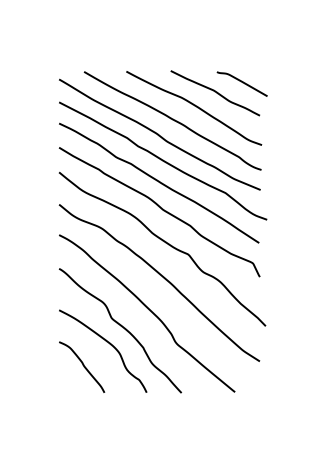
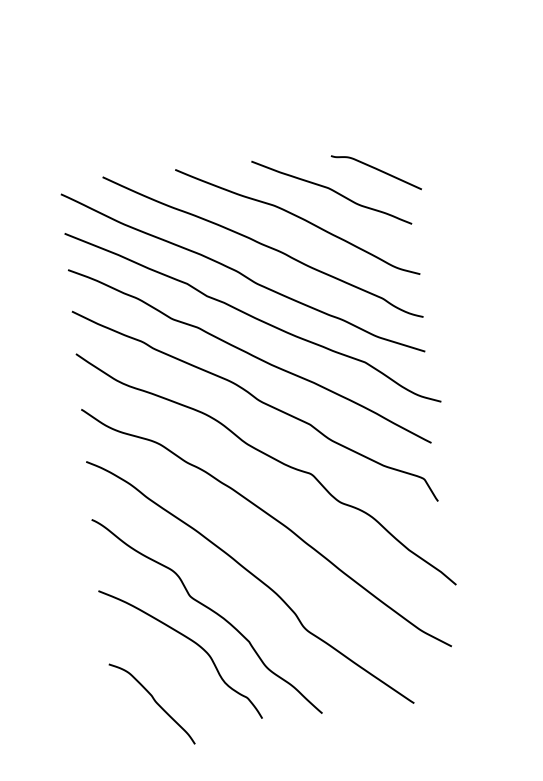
curve: (82, 365) -> (152, 700), moved

